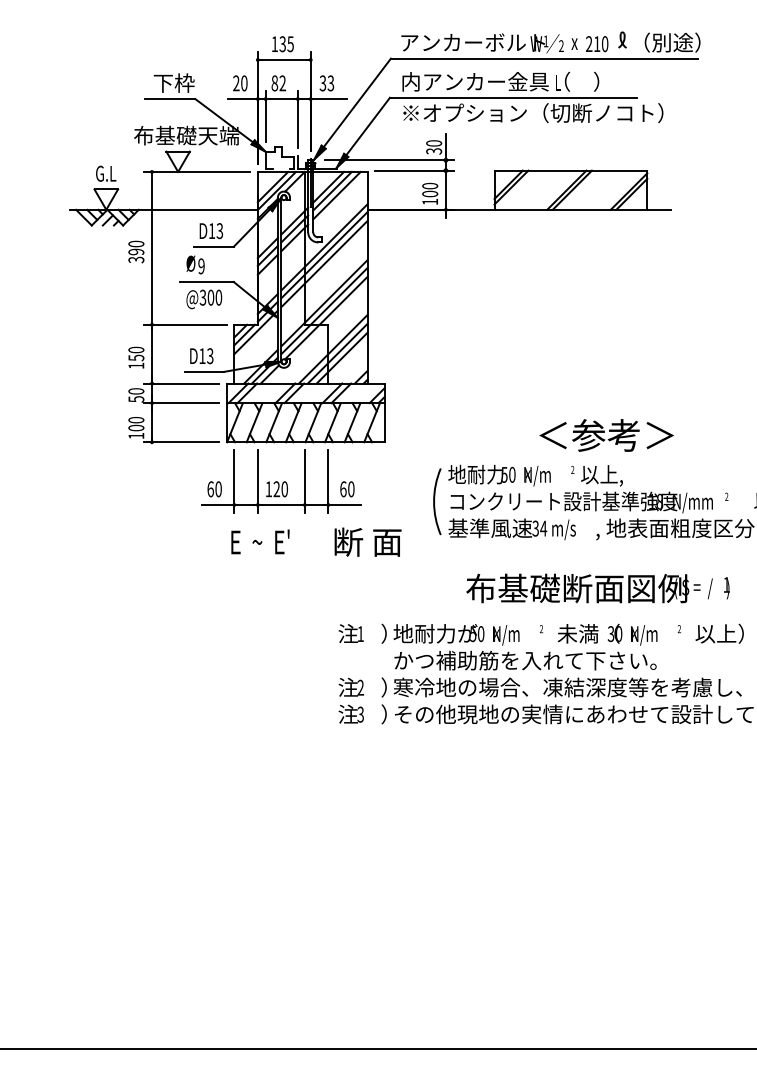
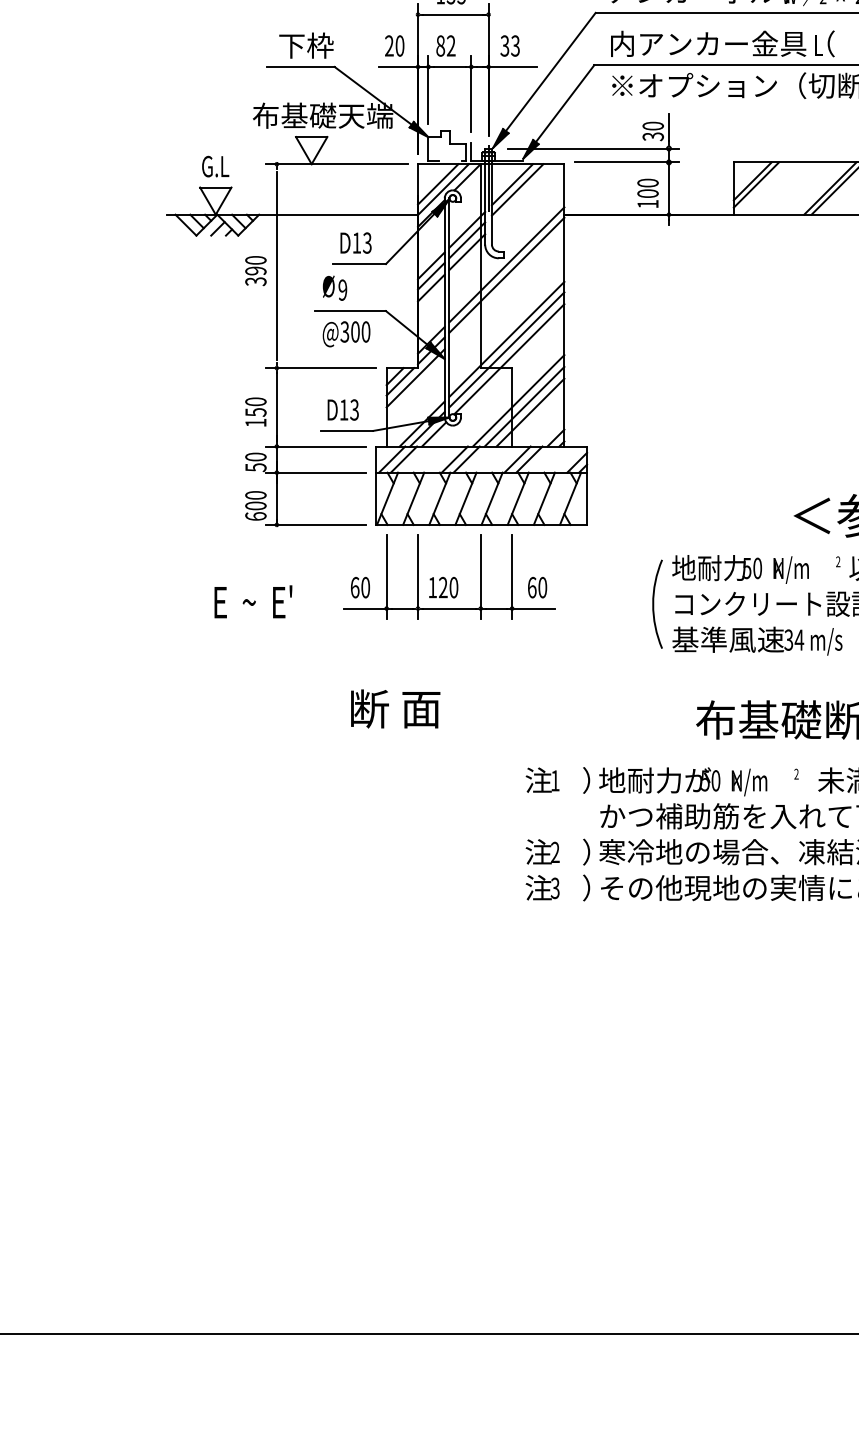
line: (336, 195) -> (522, 195), removed
line: (324, 264) -> (506, 287), removed
text: (136, 435) -> (256, 515), 100 -> 600
text: (260, 541) -> (253, 601), moved
text: (367, 541) -> (394, 708), moved

